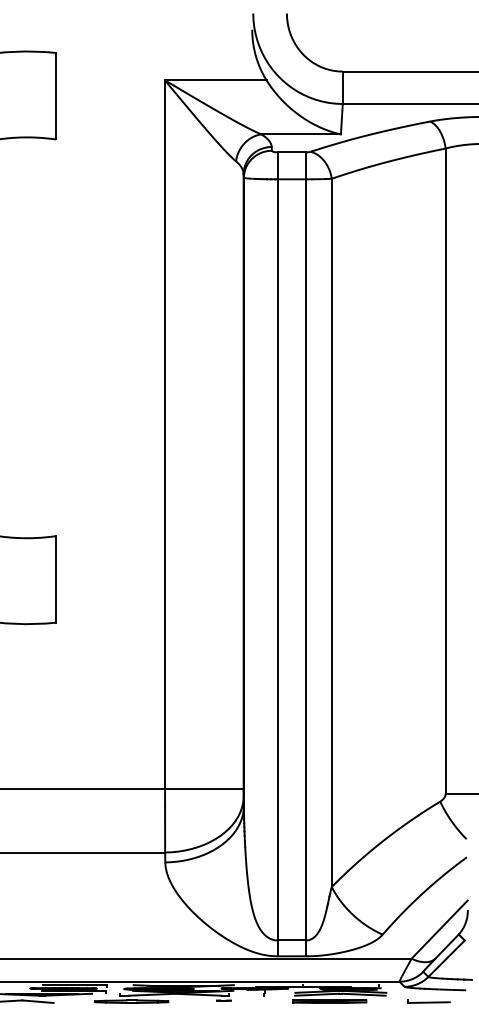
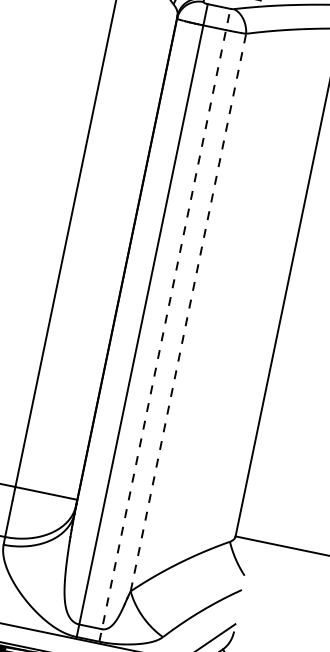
line: (331, 532) -> (188, 312), solid -> dashed
line: (306, 554) -> (164, 325), solid -> dashed

